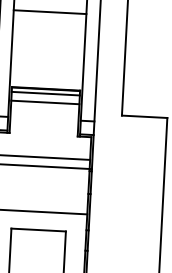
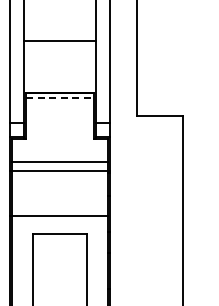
line: (49, 12) -> (59, 41), moved
line: (46, 93) -> (60, 97), solid -> dashed
line: (45, 102) -> (60, 106), removed

